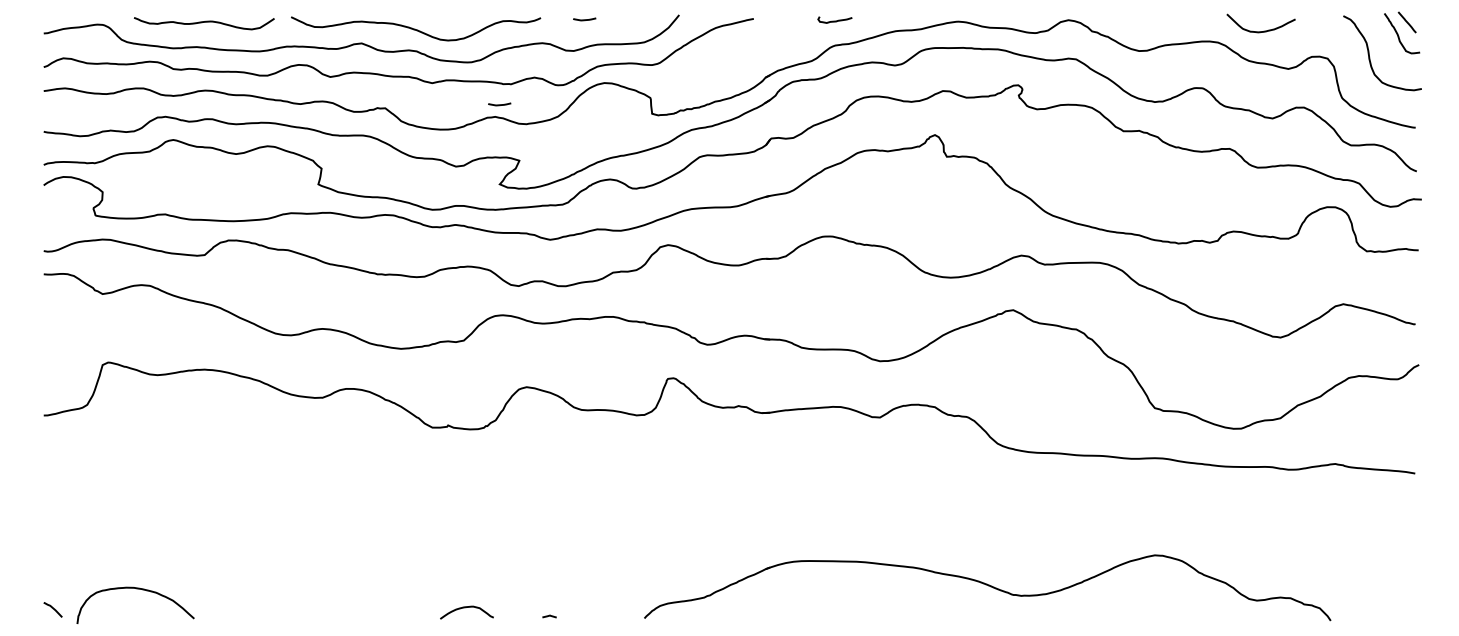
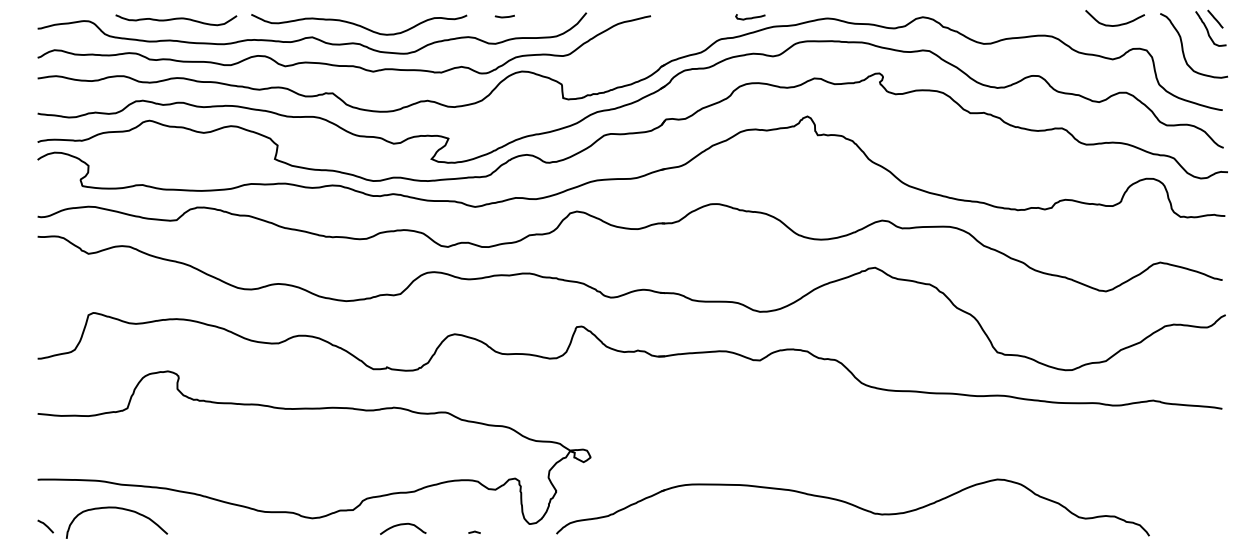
curve: (834, 20) -> (750, 17), moved
curve: (1260, 31) -> (1114, 25), moved
curve: (499, 104) -> (431, 90), removed
curve: (363, 474) -> (313, 409), added

